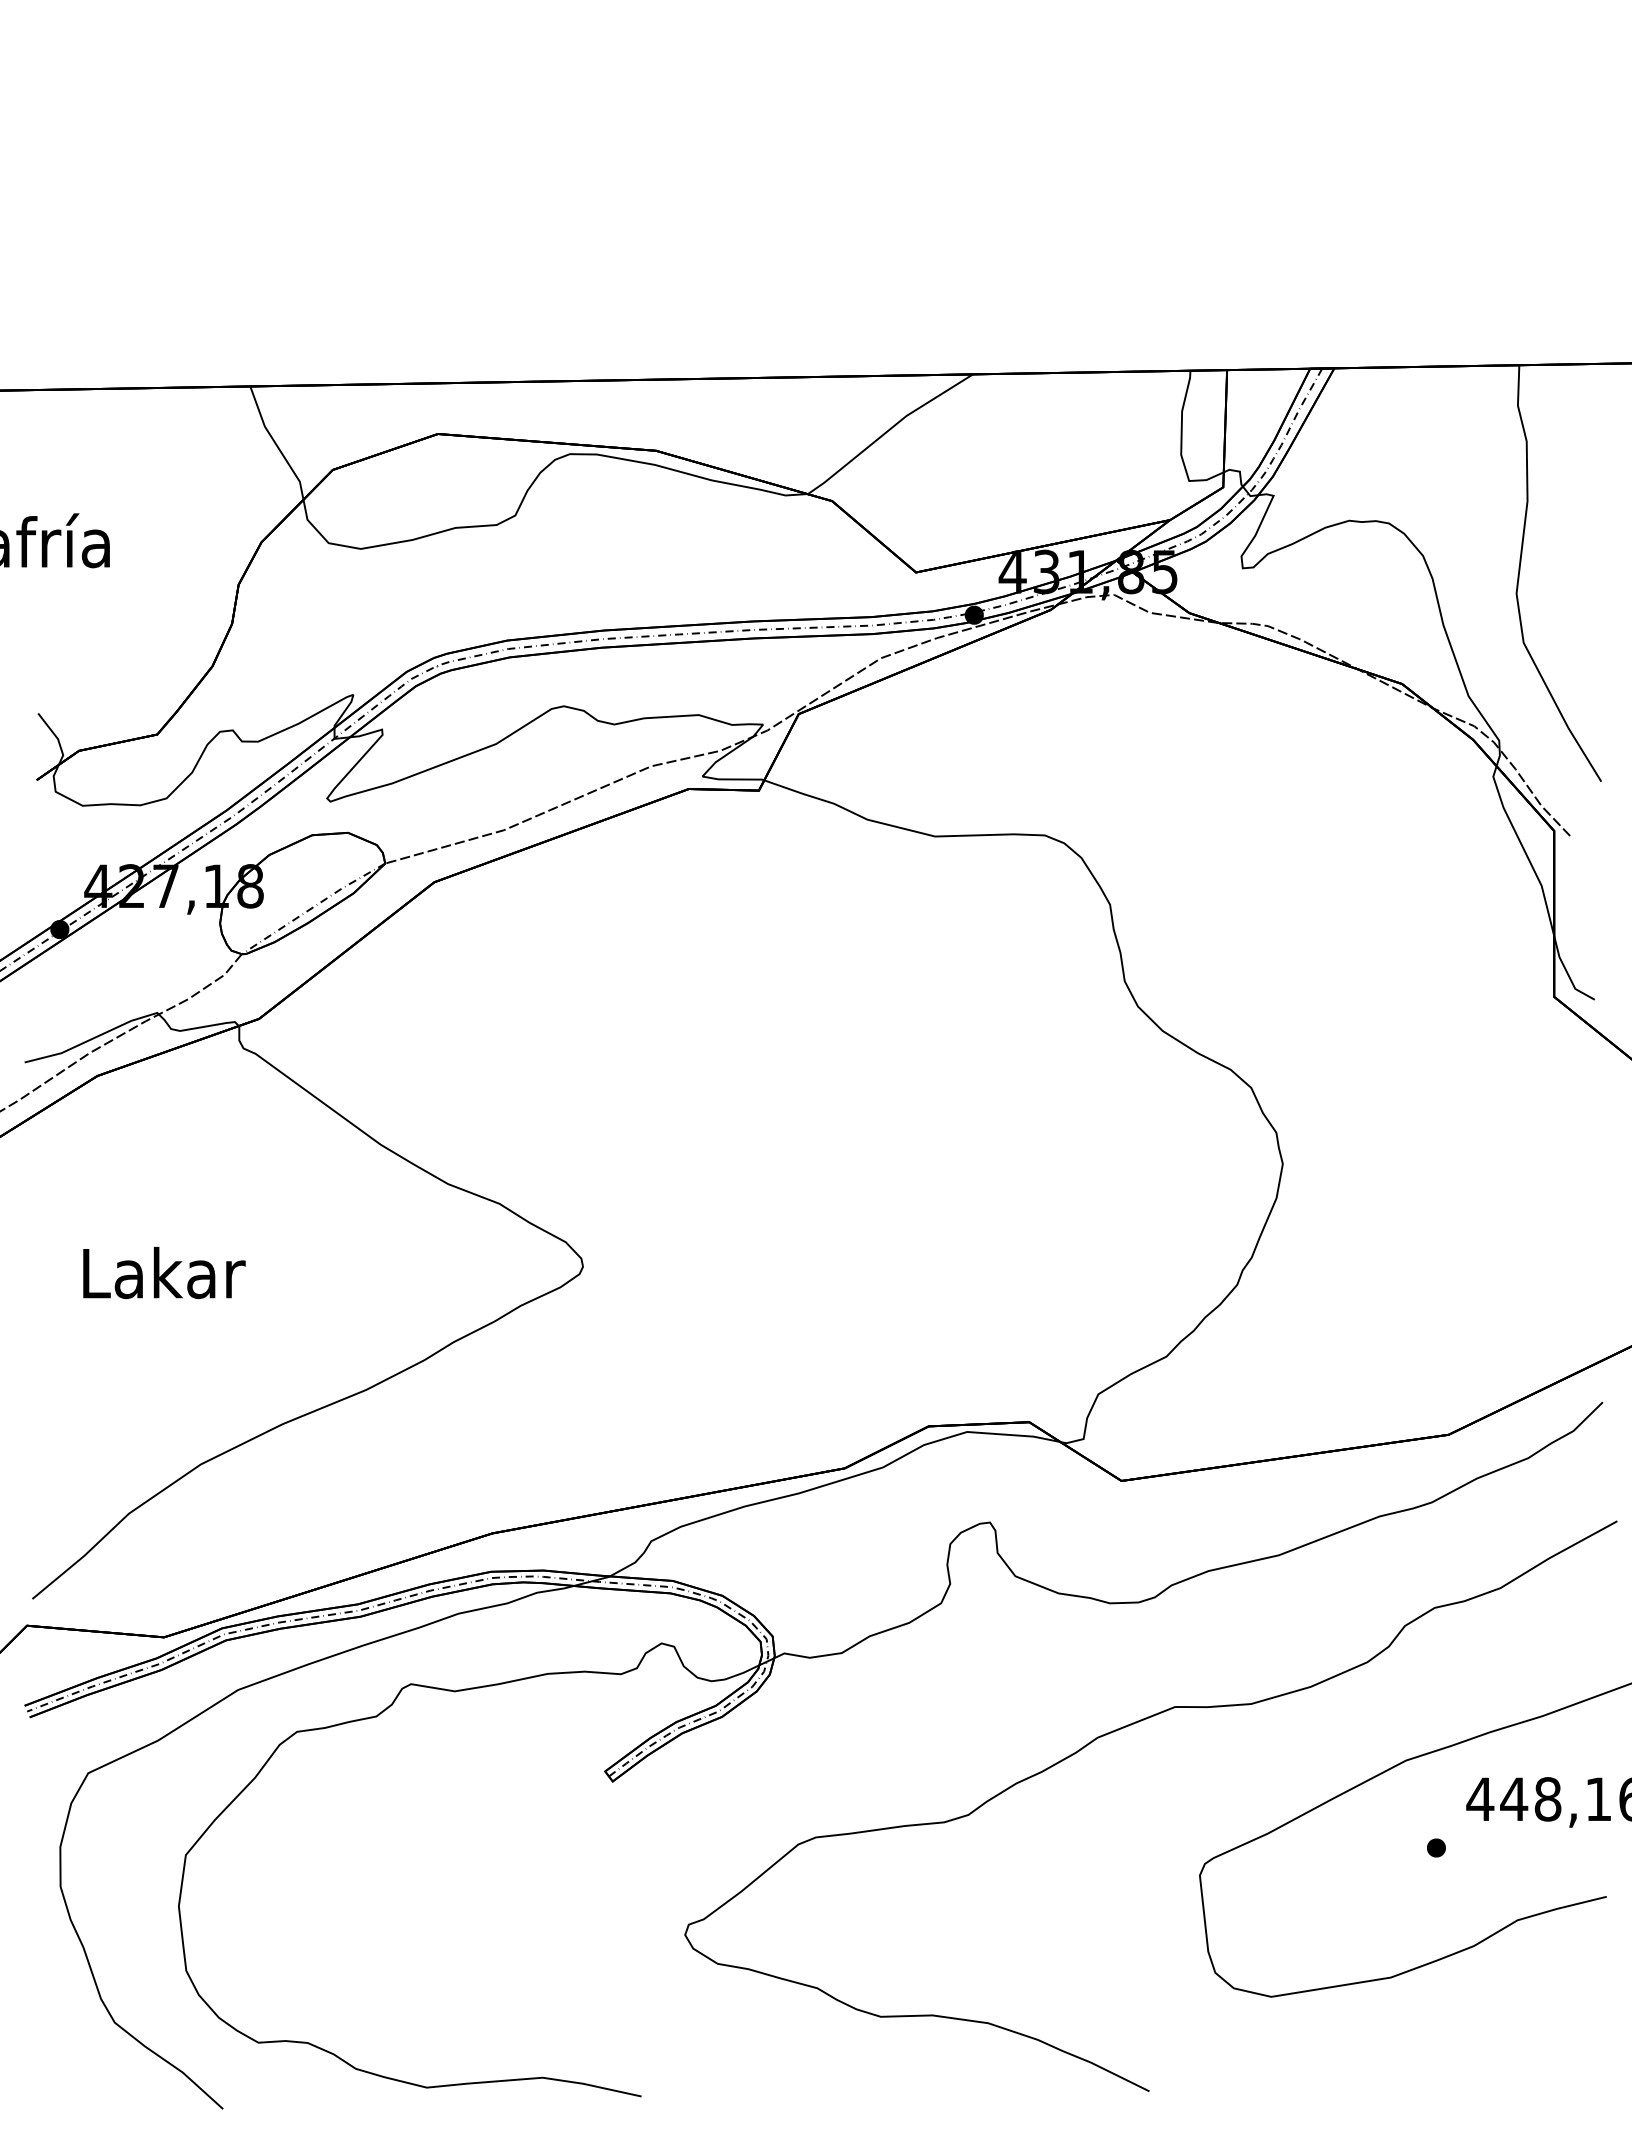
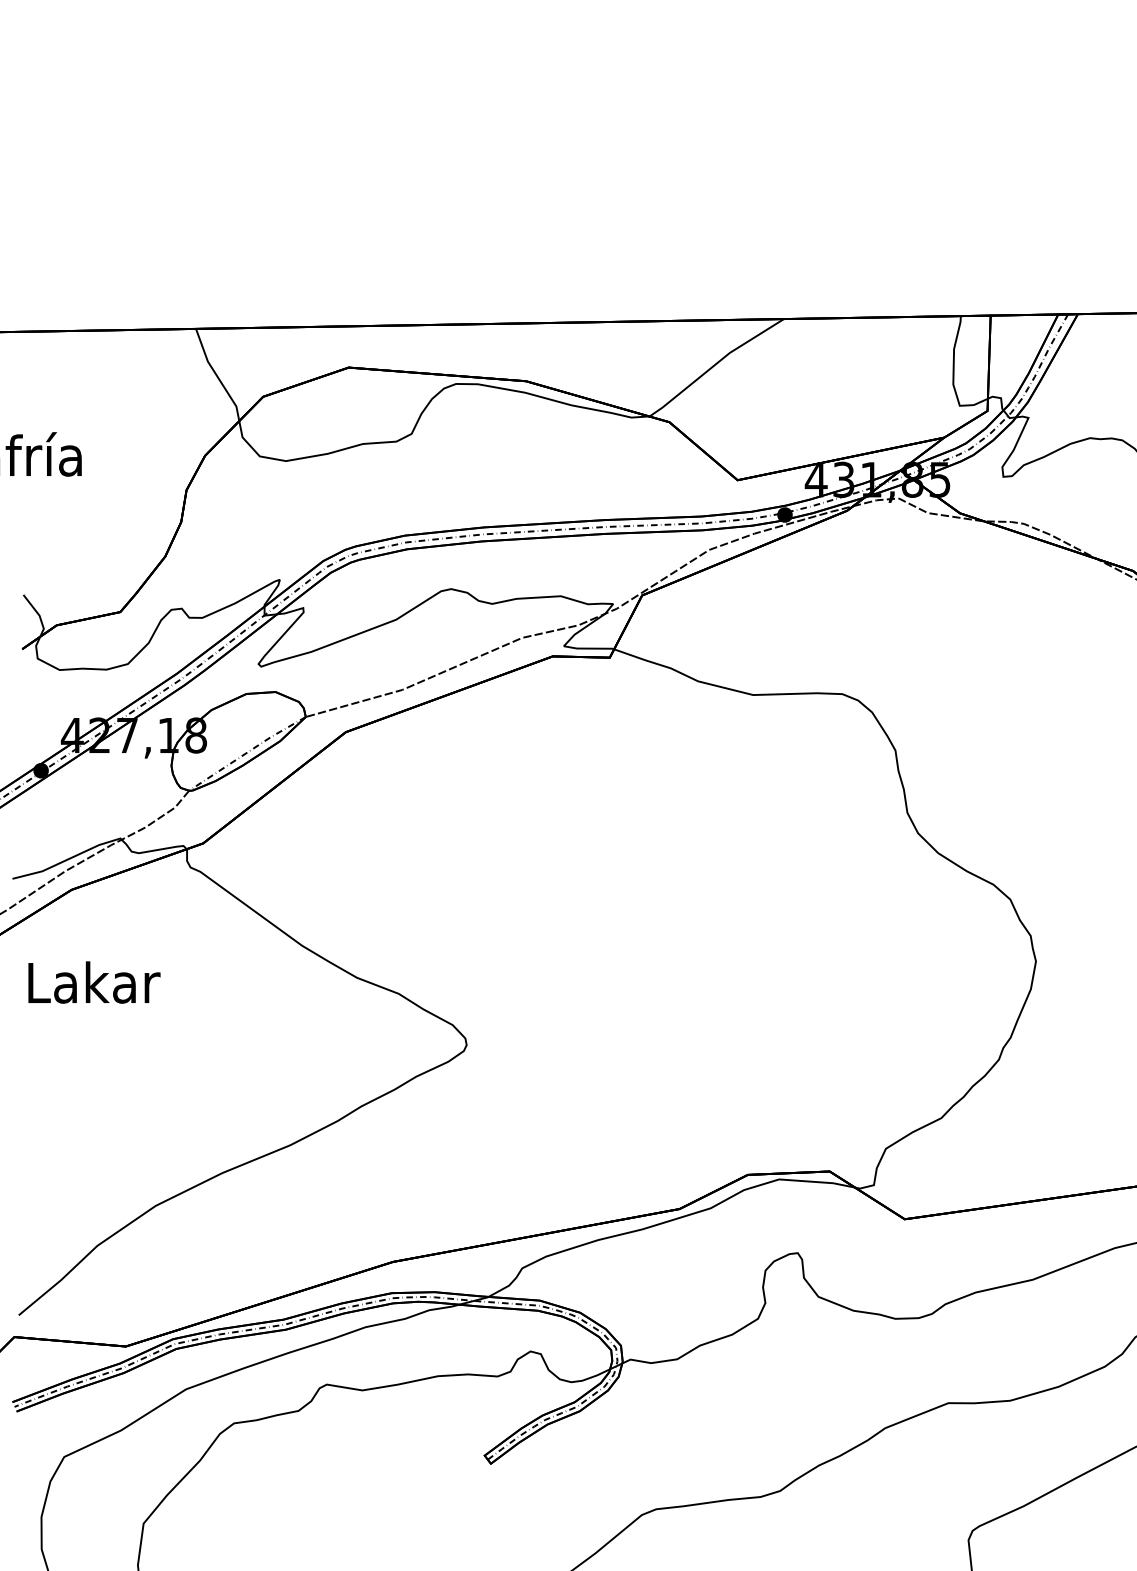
text: (164, 1273) -> (94, 982), moved

